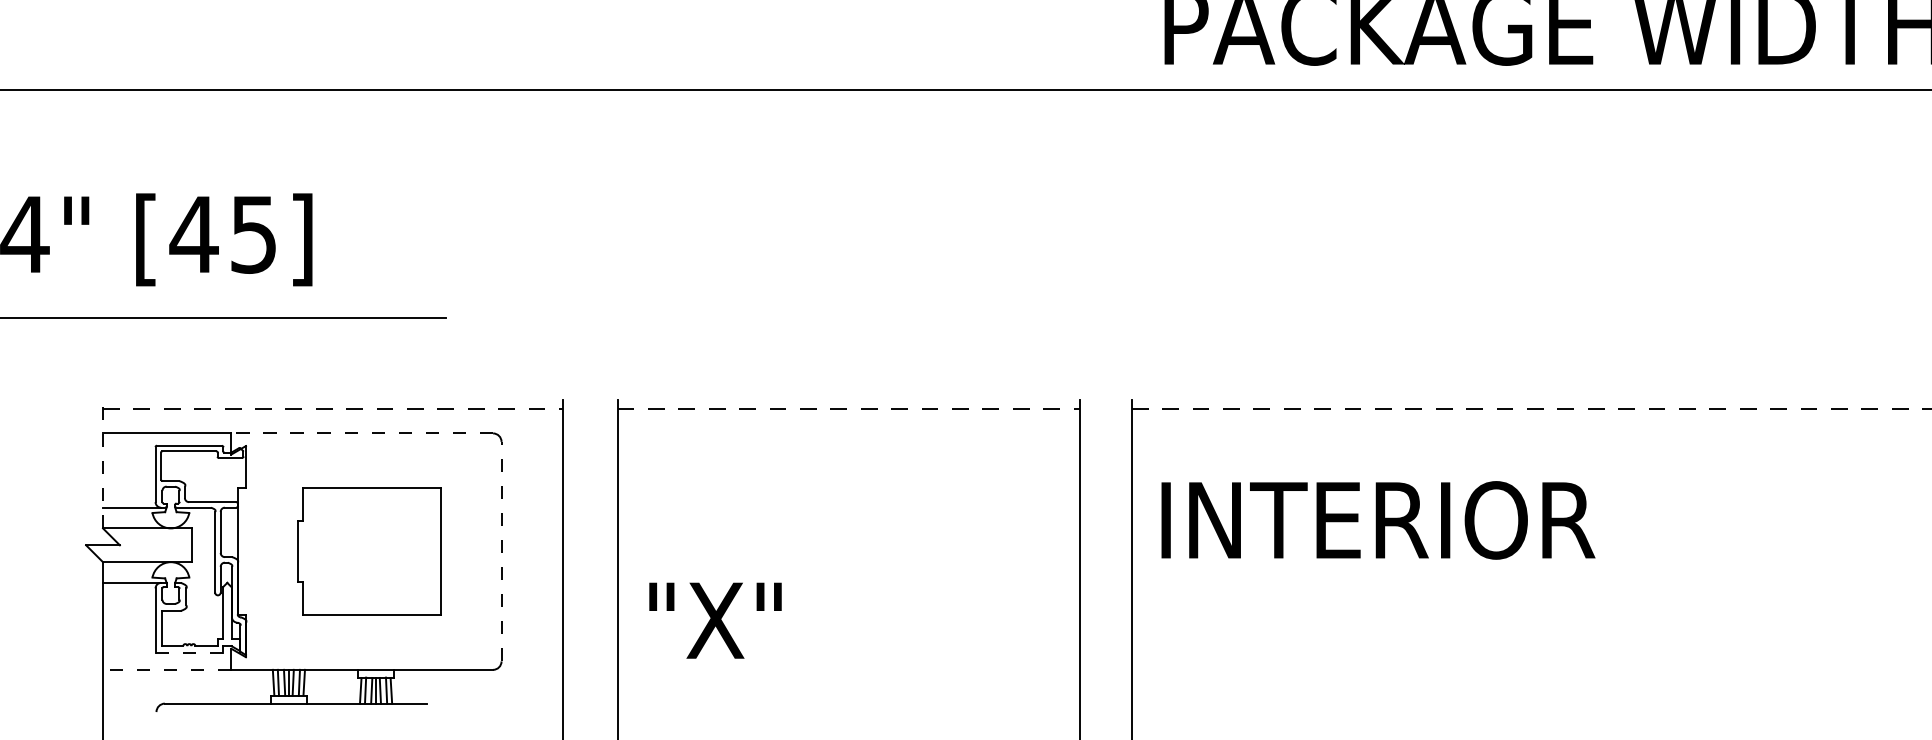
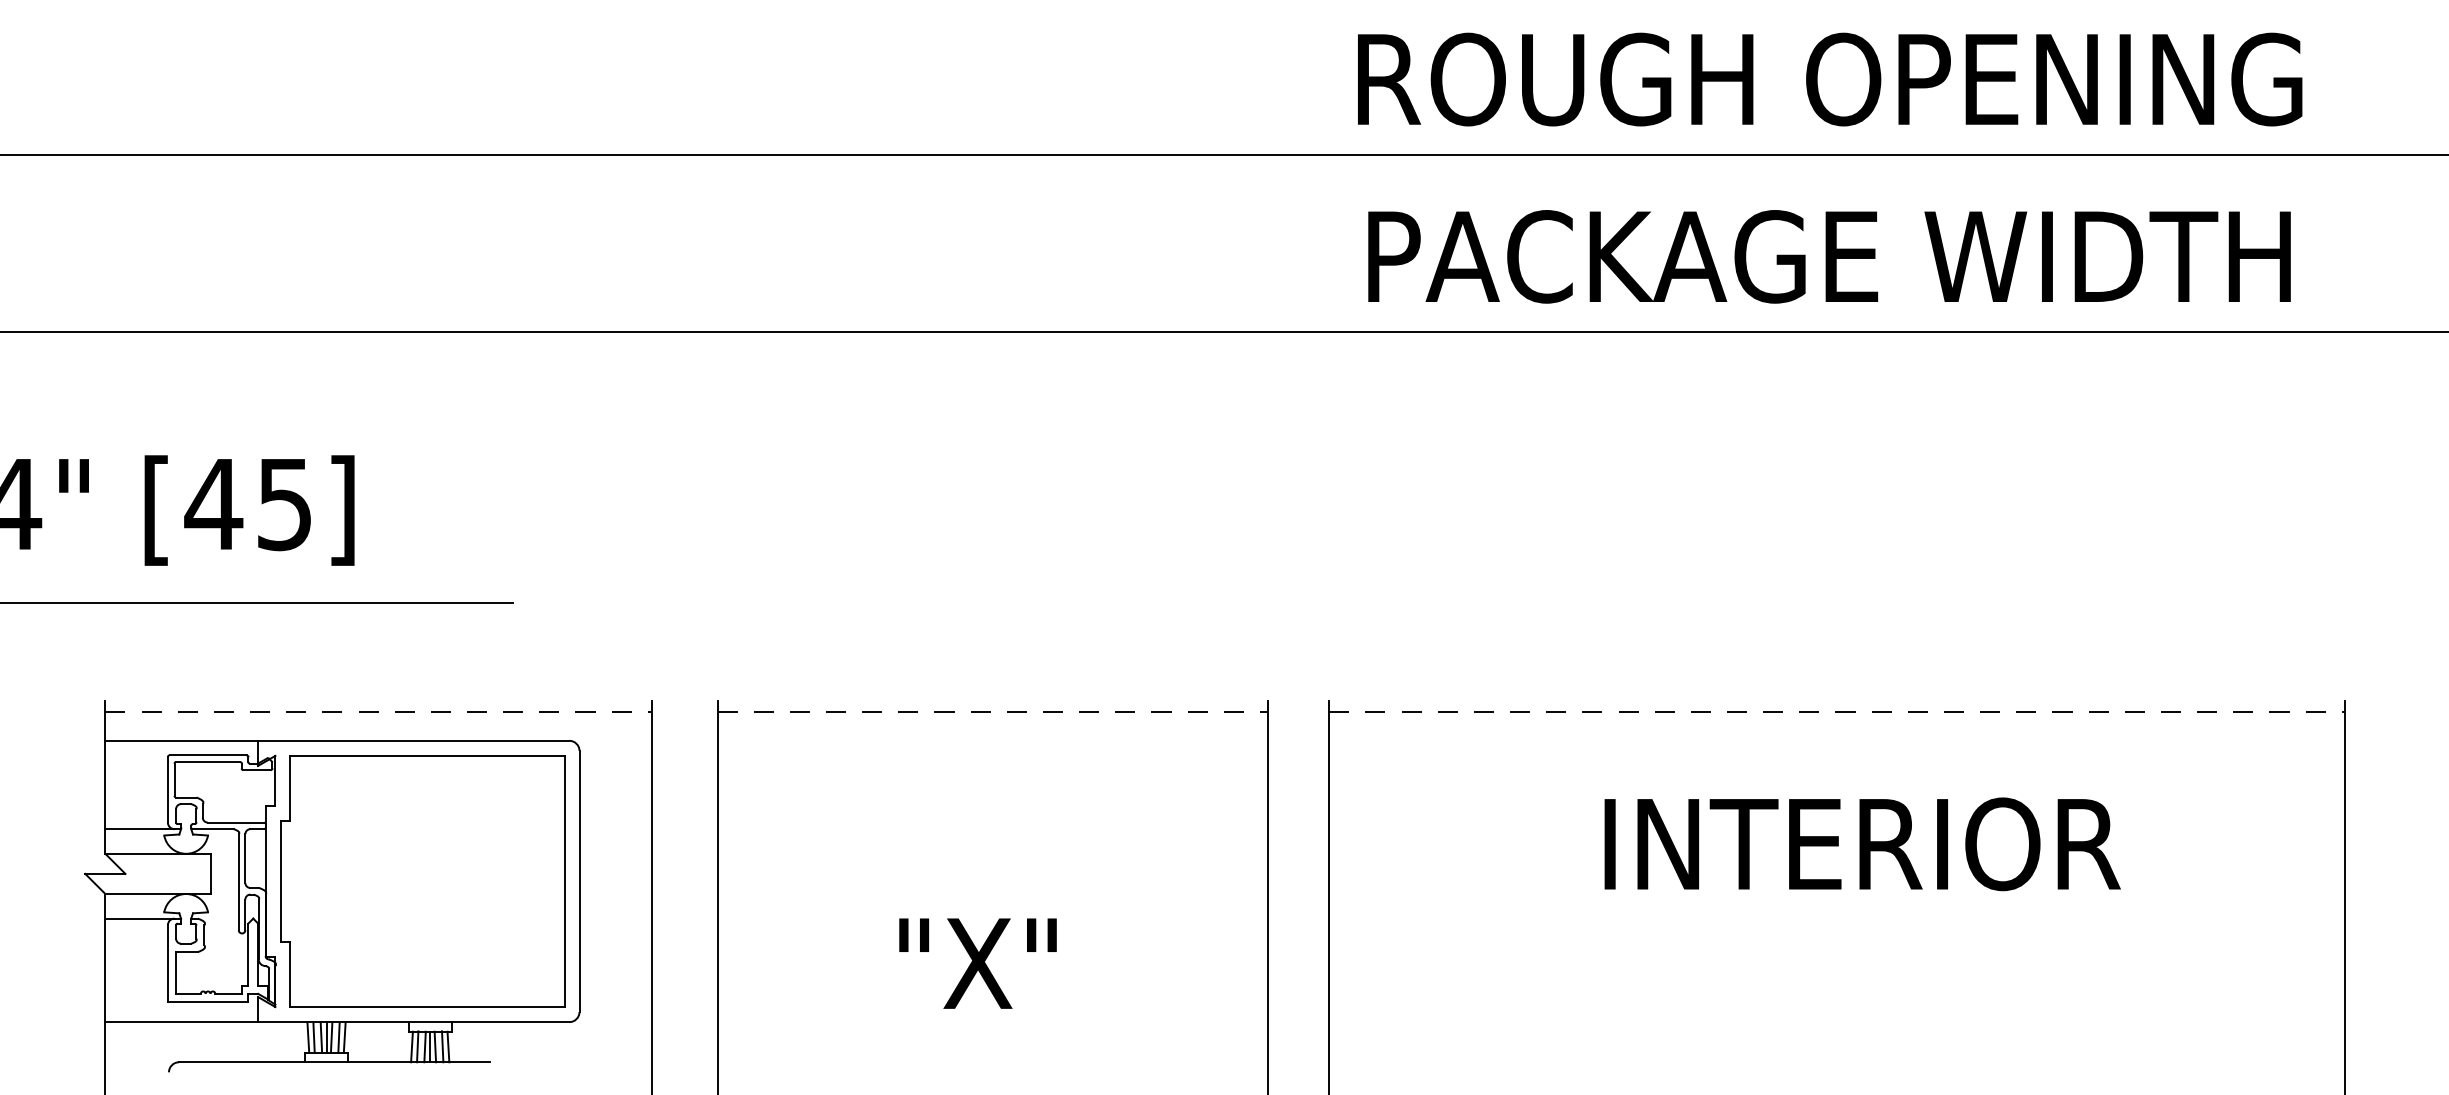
line: (362, 433) -> (413, 740), dashed -> solid
line: (103, 464) -> (105, 777), dashed -> solid
text: (1378, 520) -> (1862, 844), moved
part: (369, 551) -> (422, 881), size x1.67
line: (501, 551) -> (579, 881), dashed -> solid
text: (715, 620) -> (977, 963), moved
line: (188, 653) -> (207, 1002), dashed -> solid
line: (167, 670) -> (181, 1022), dashed -> solid

